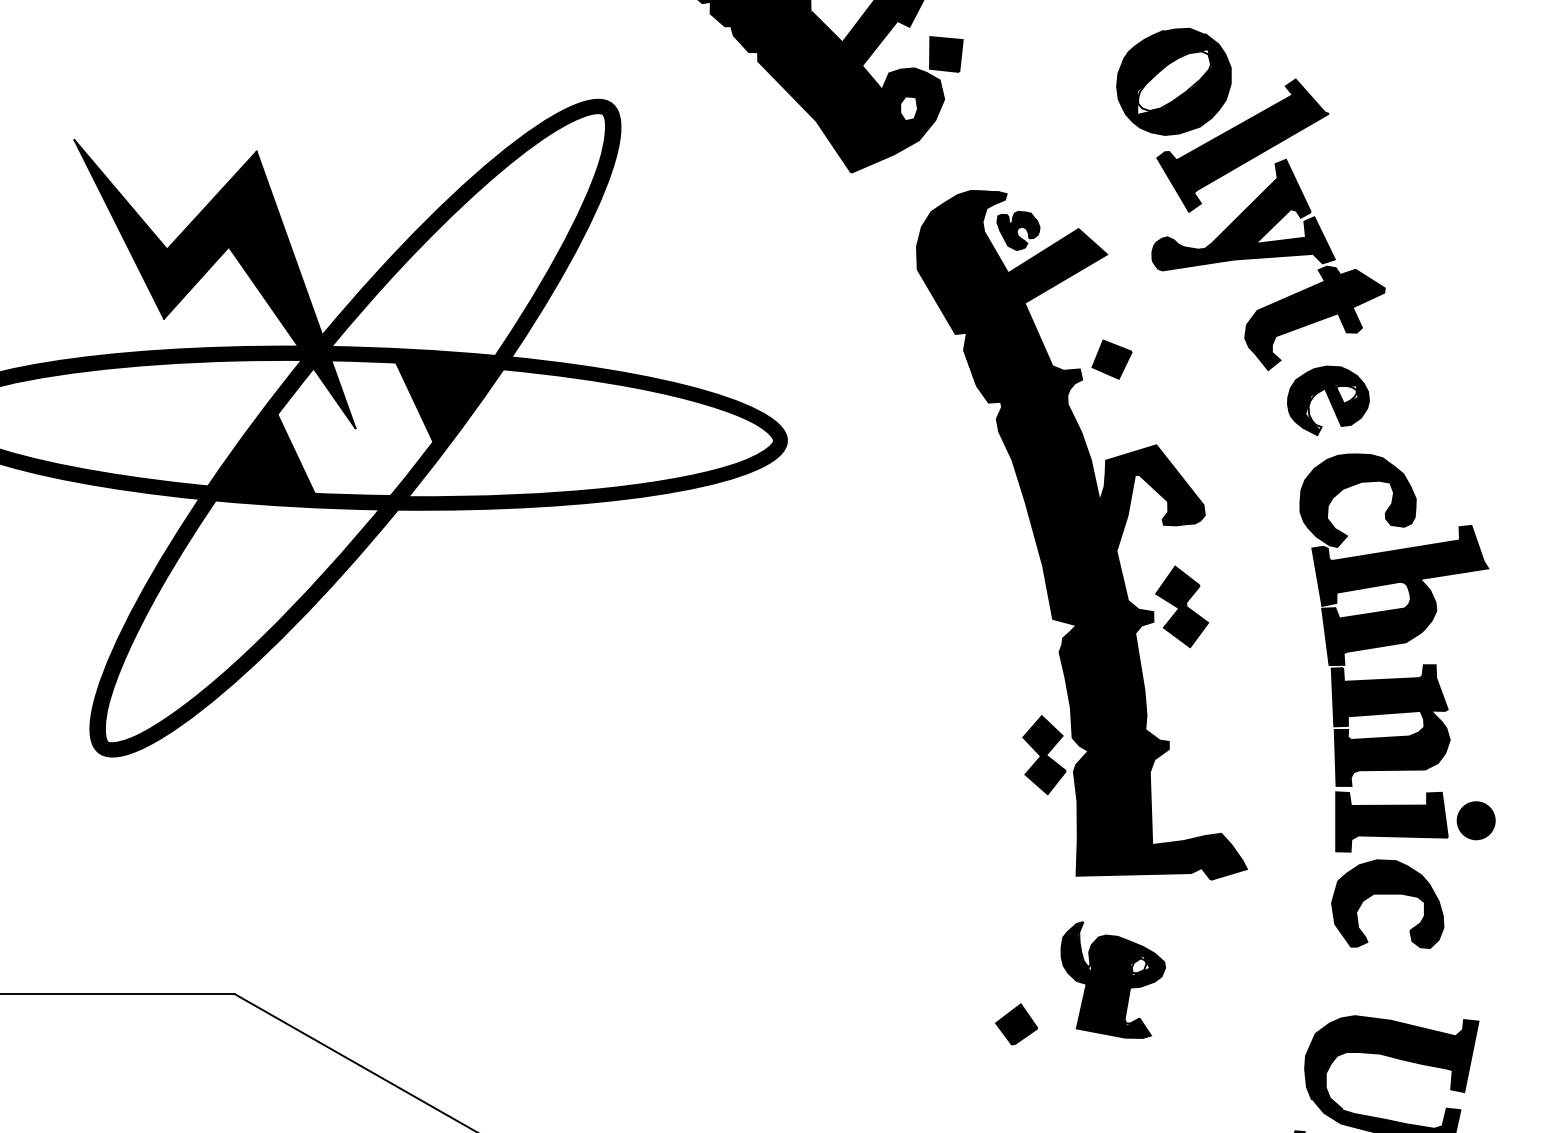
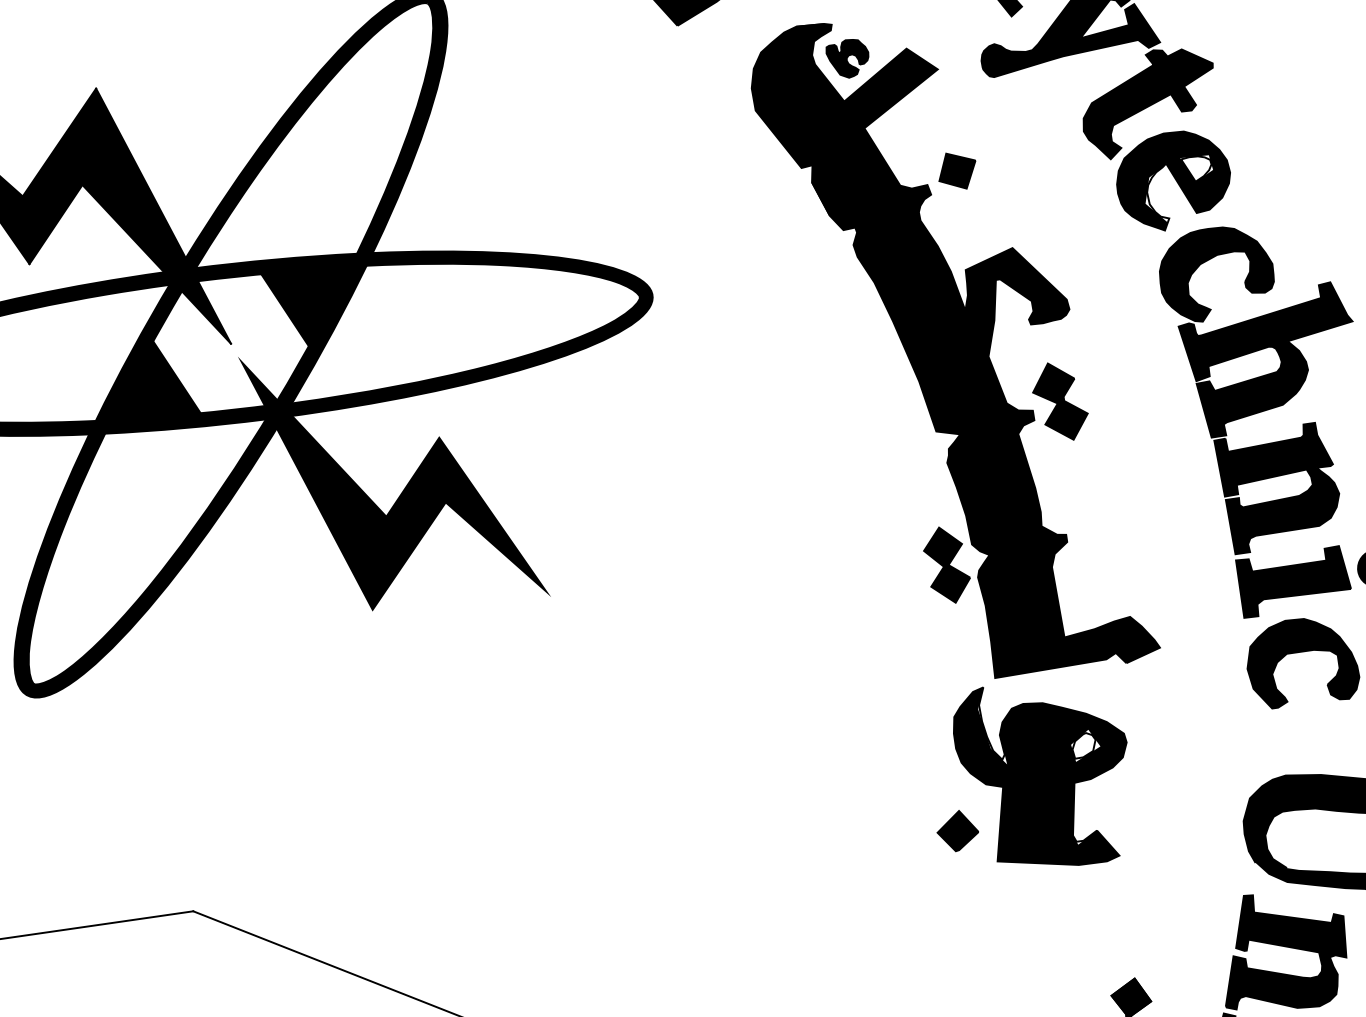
part: (1328, 400) -> (1173, 180), size x1.43
fill: (500, 586) -> (394, 477), added
part: (1113, 979) -> (1045, 773), size x1.67

